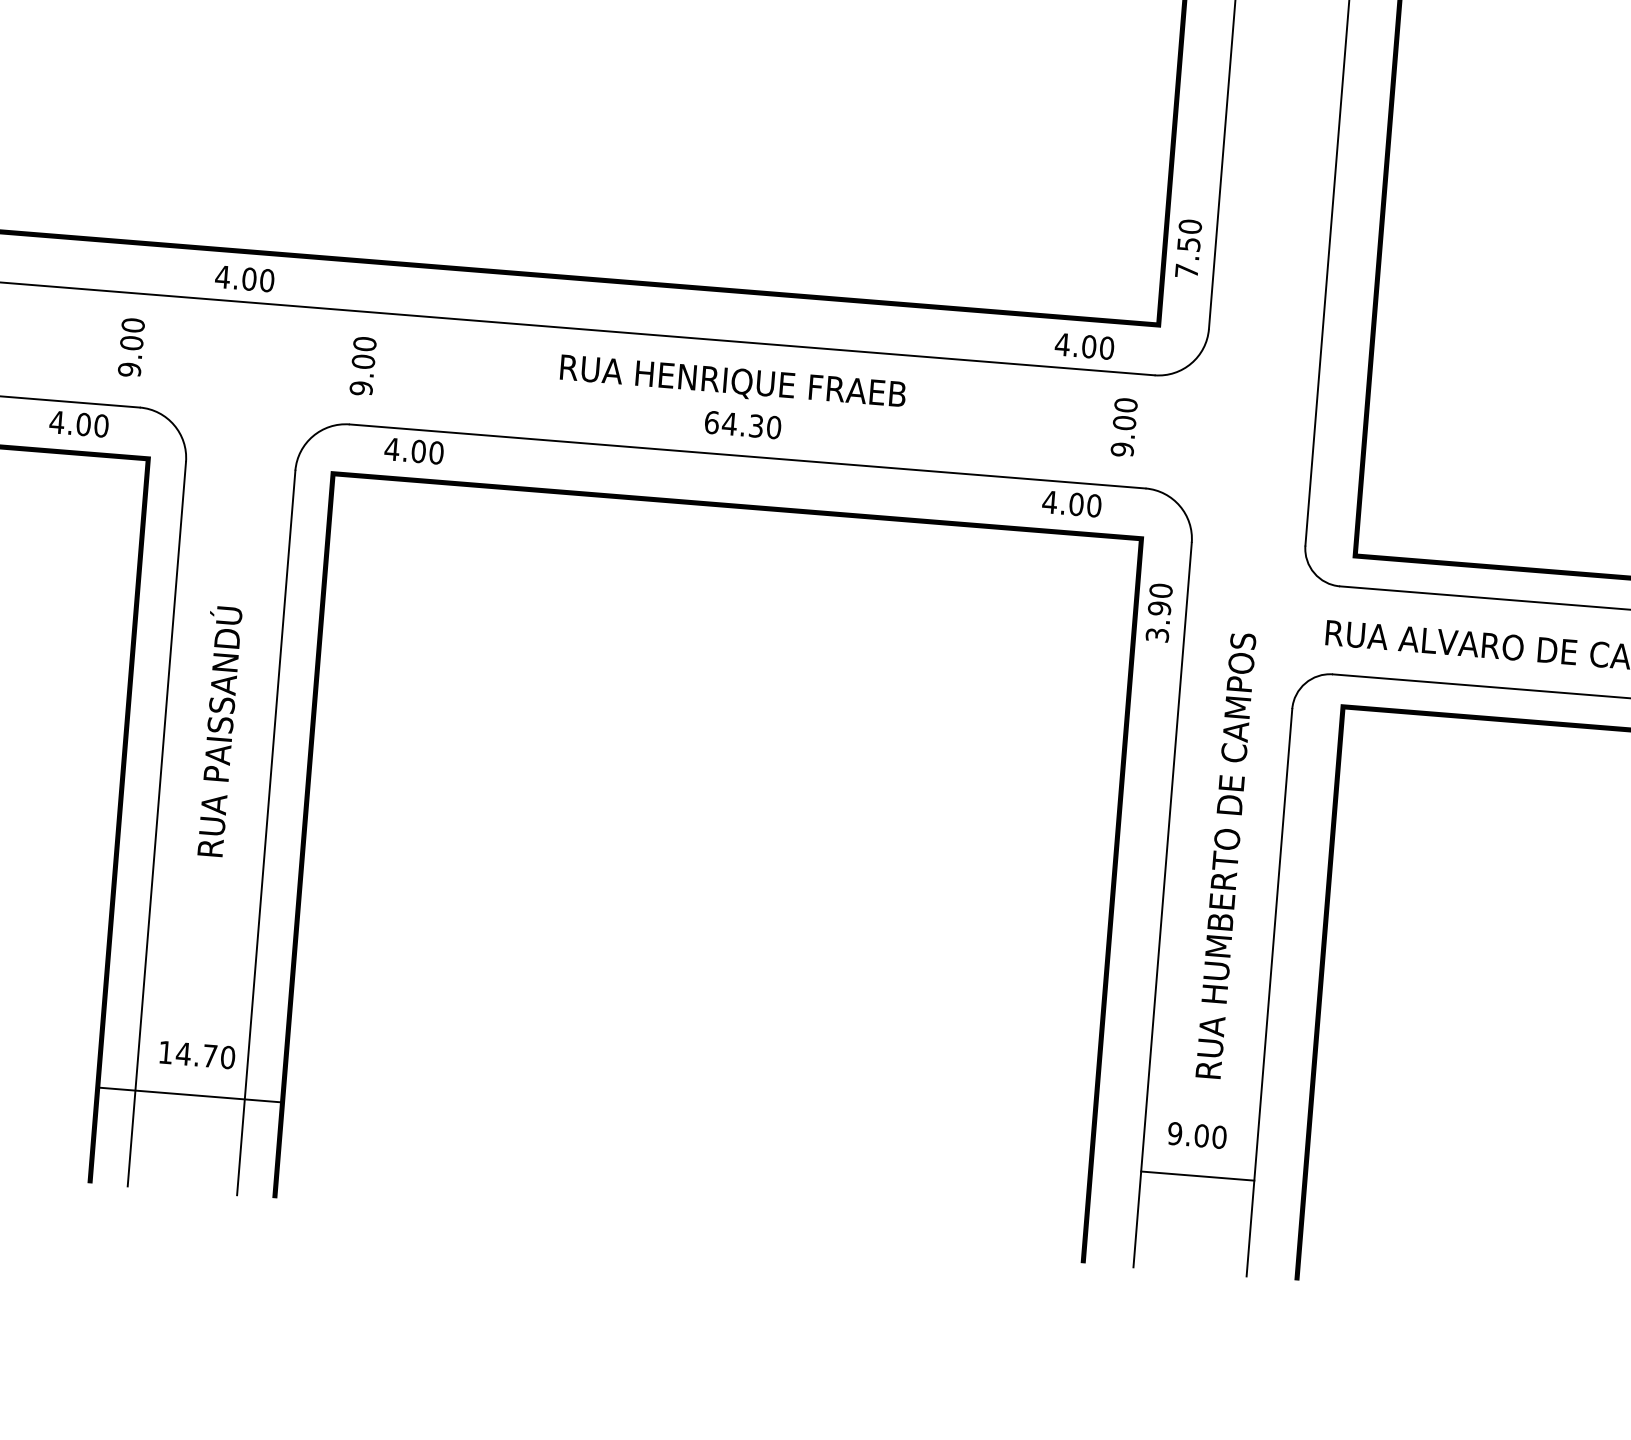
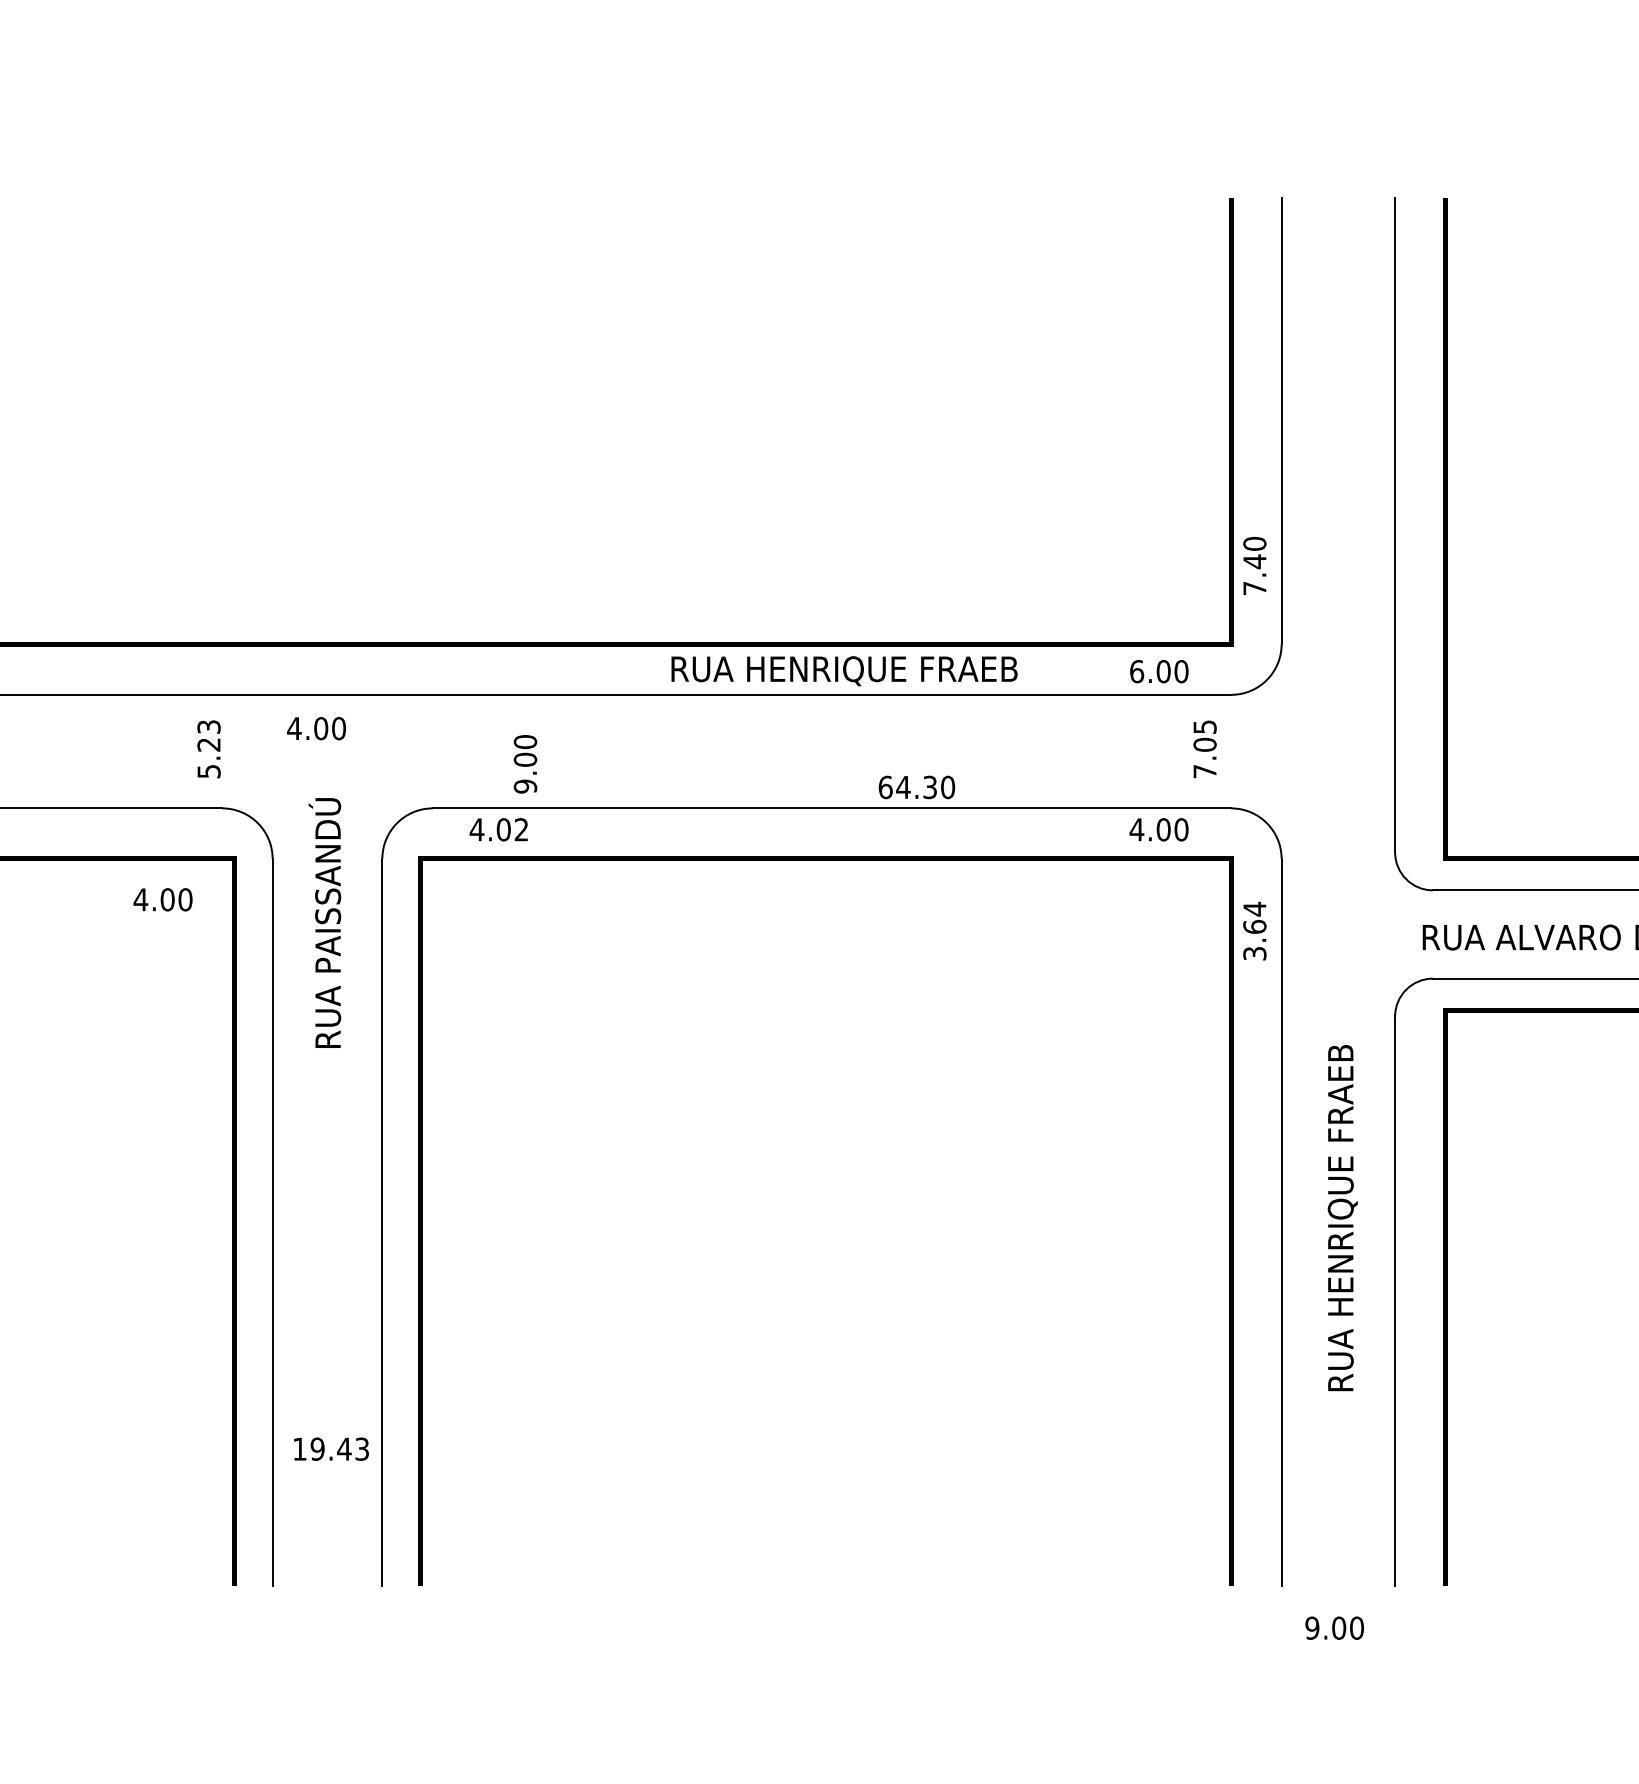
text: (1188, 244) -> (1254, 561), 7.50 -> 7.40
text: (244, 278) -> (316, 728), moved
text: (1062, 344) -> (1136, 671), 4.00 -> 6.00
text: (130, 347) -> (208, 749), 9.00 -> 5.23
text: (363, 366) -> (525, 764), moved
text: (732, 383) -> (844, 671), moved
text: (78, 423) -> (162, 899), moved
text: (742, 425) -> (916, 787), moved
text: (1123, 427) -> (1204, 749), 9.00 -> 7.05
text: (436, 452) -> (521, 829), 4.00 -> 4.02
text: (1160, 599) -> (1254, 917), 3.90 -> 3.64
text: (216, 730) -> (324, 922), moved
text: (1231, 806) -> (1342, 1118), RUA HUMBERTO DE CAMPOS -> RUA HENRIQUE FRAEB
text: (205, 1055) -> (339, 1448), 14.70 -> 19.43
line: (190, 1094) -> (327, 1489), removed
text: (1197, 1134) -> (1334, 1627), moved
line: (1197, 1176) -> (1338, 1489), removed

